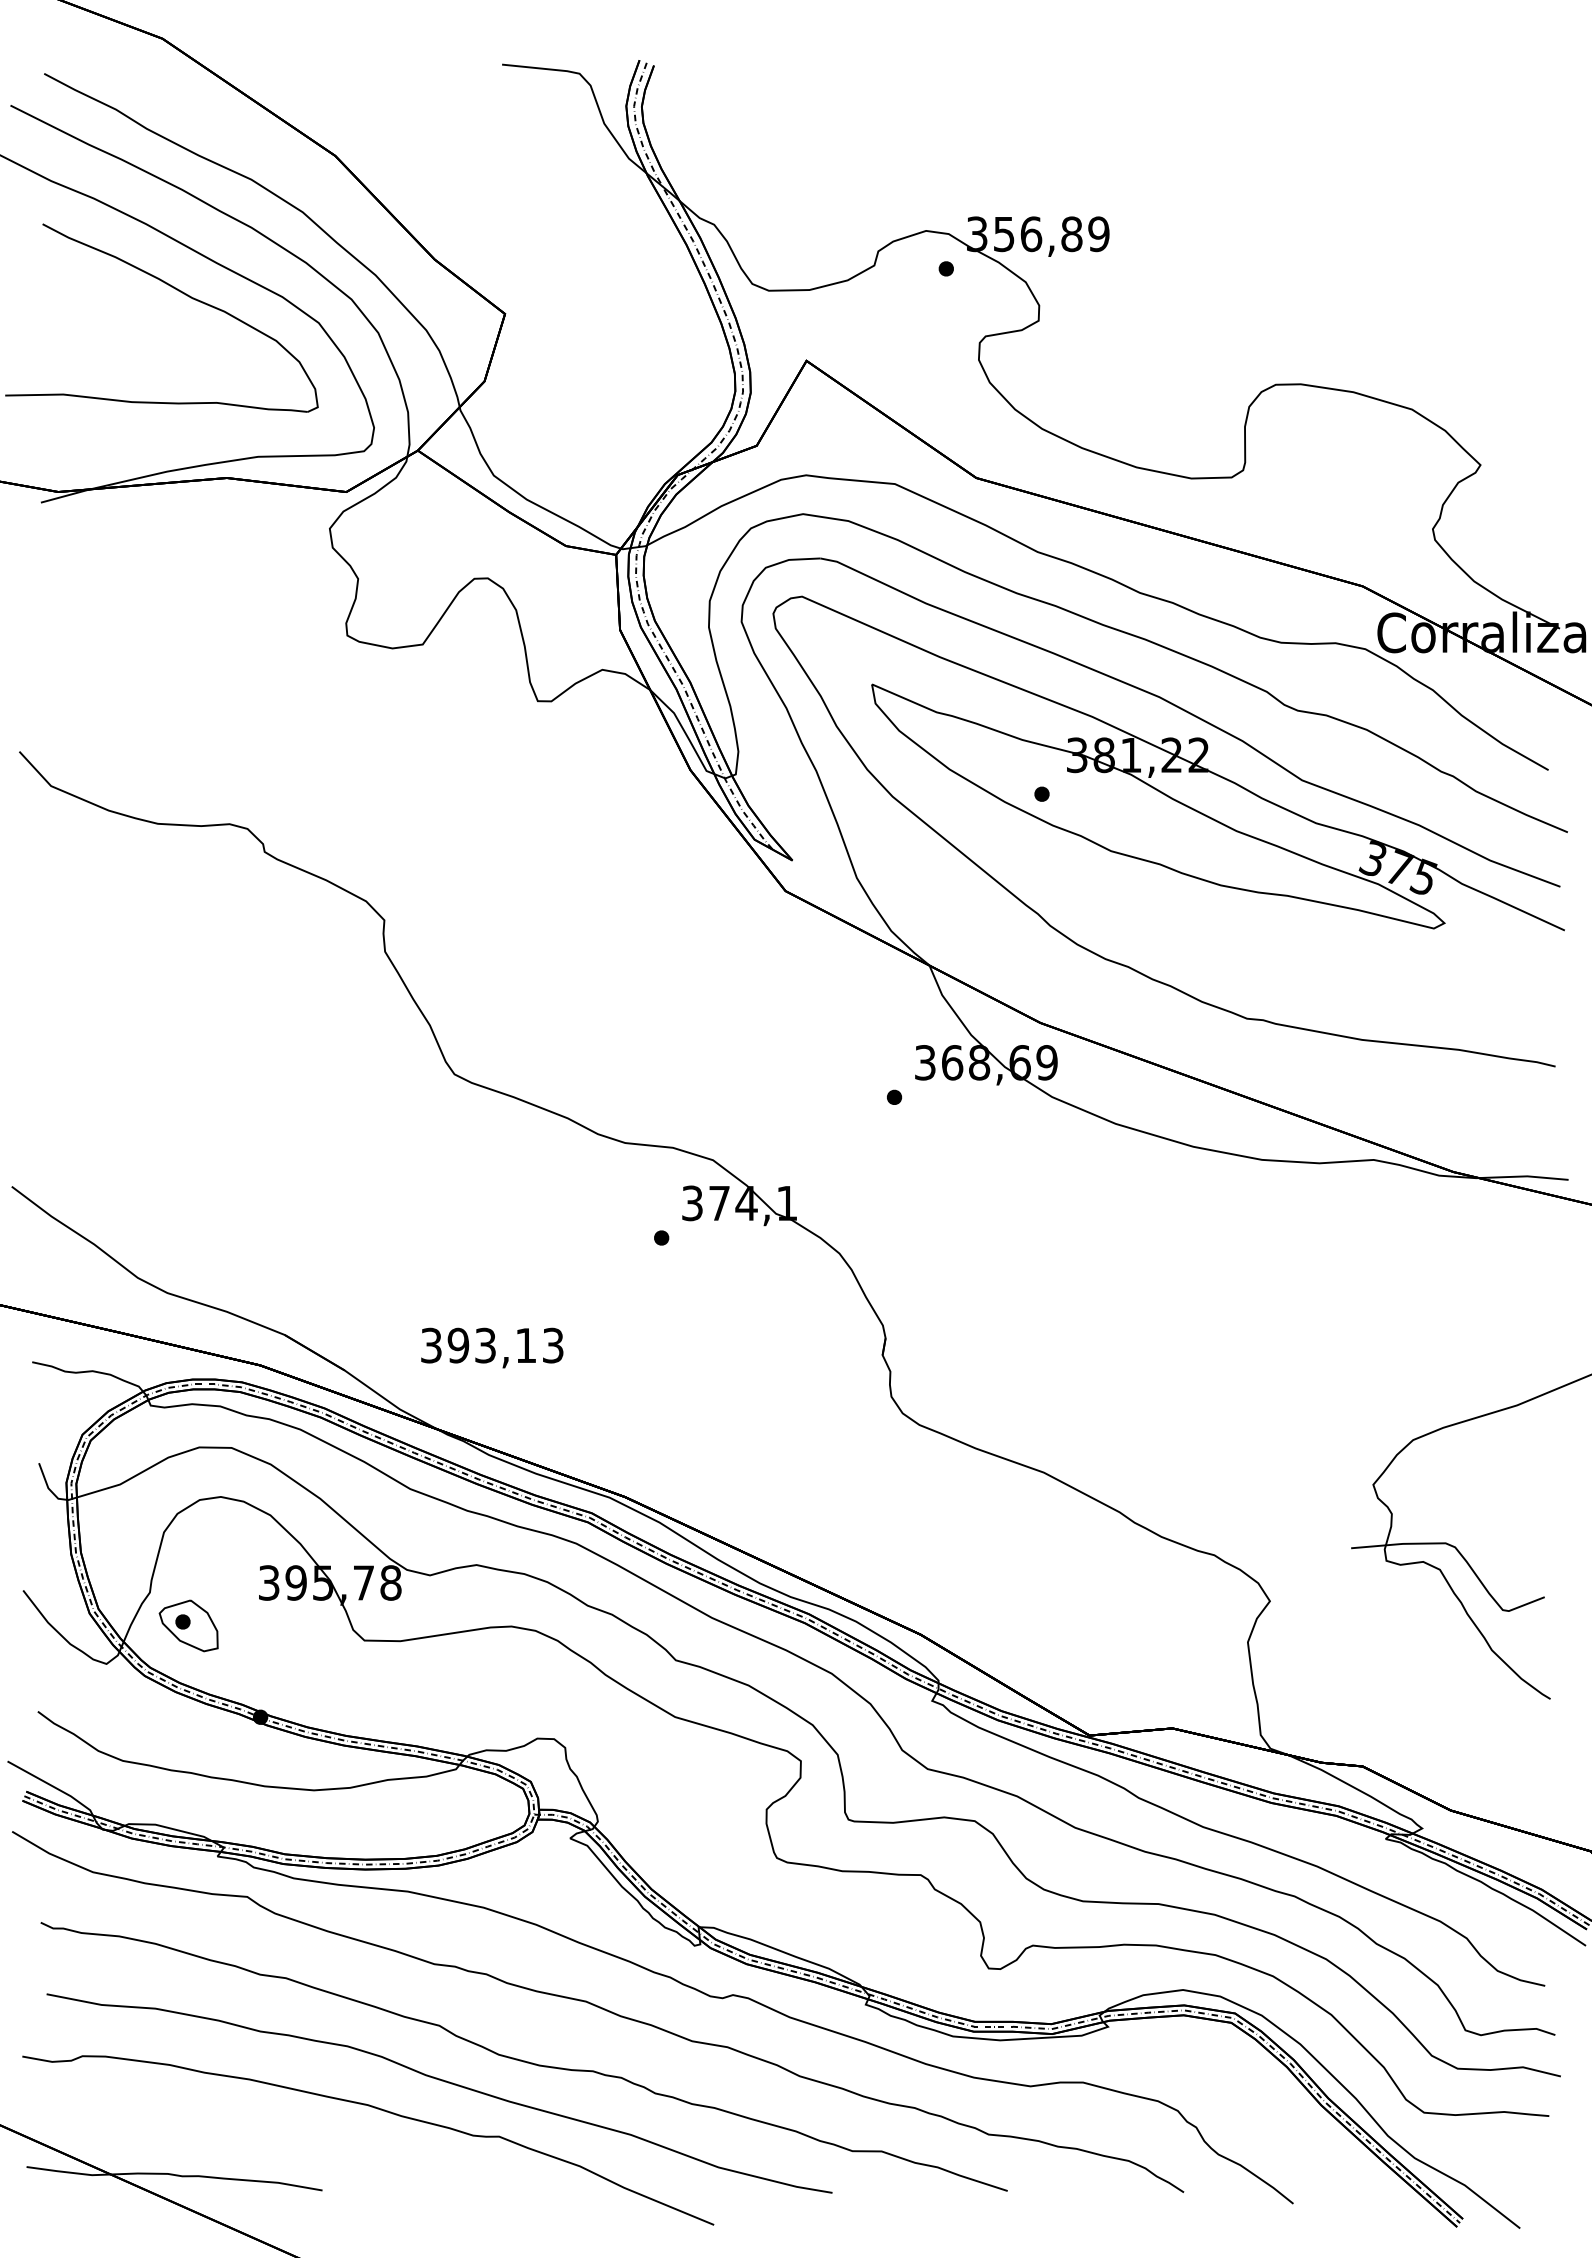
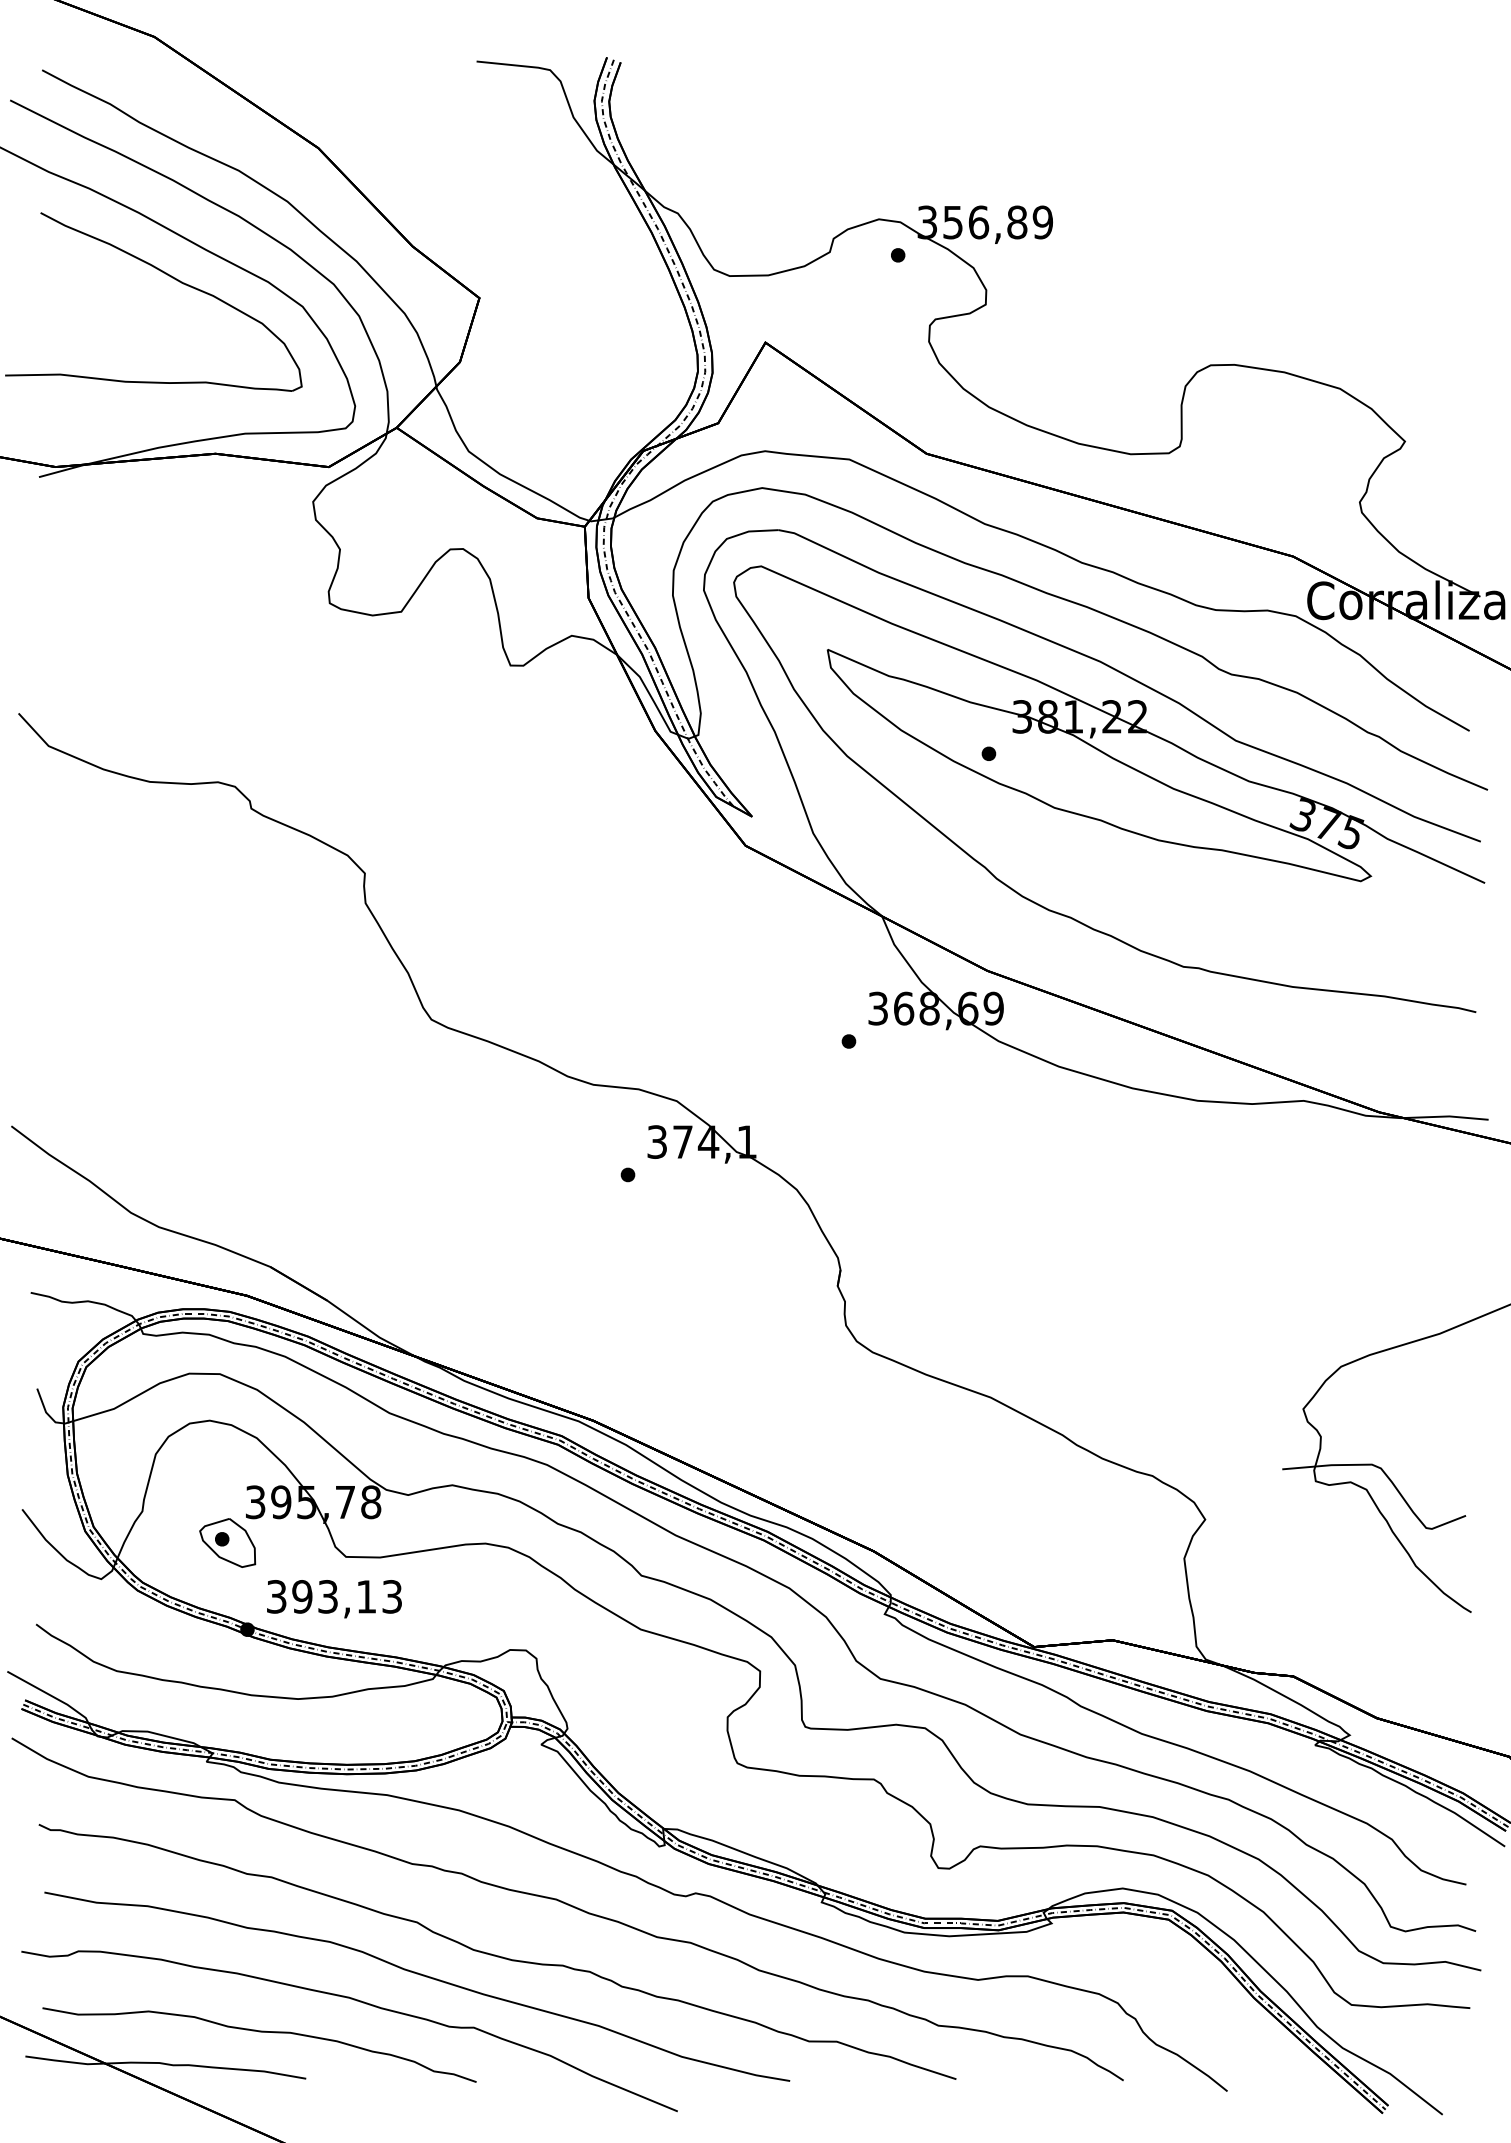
text: (492, 1347) -> (334, 1598), moved
part: (188, 1625) -> (227, 1542), moved
curve: (273, 2141) -> (259, 2032), added

